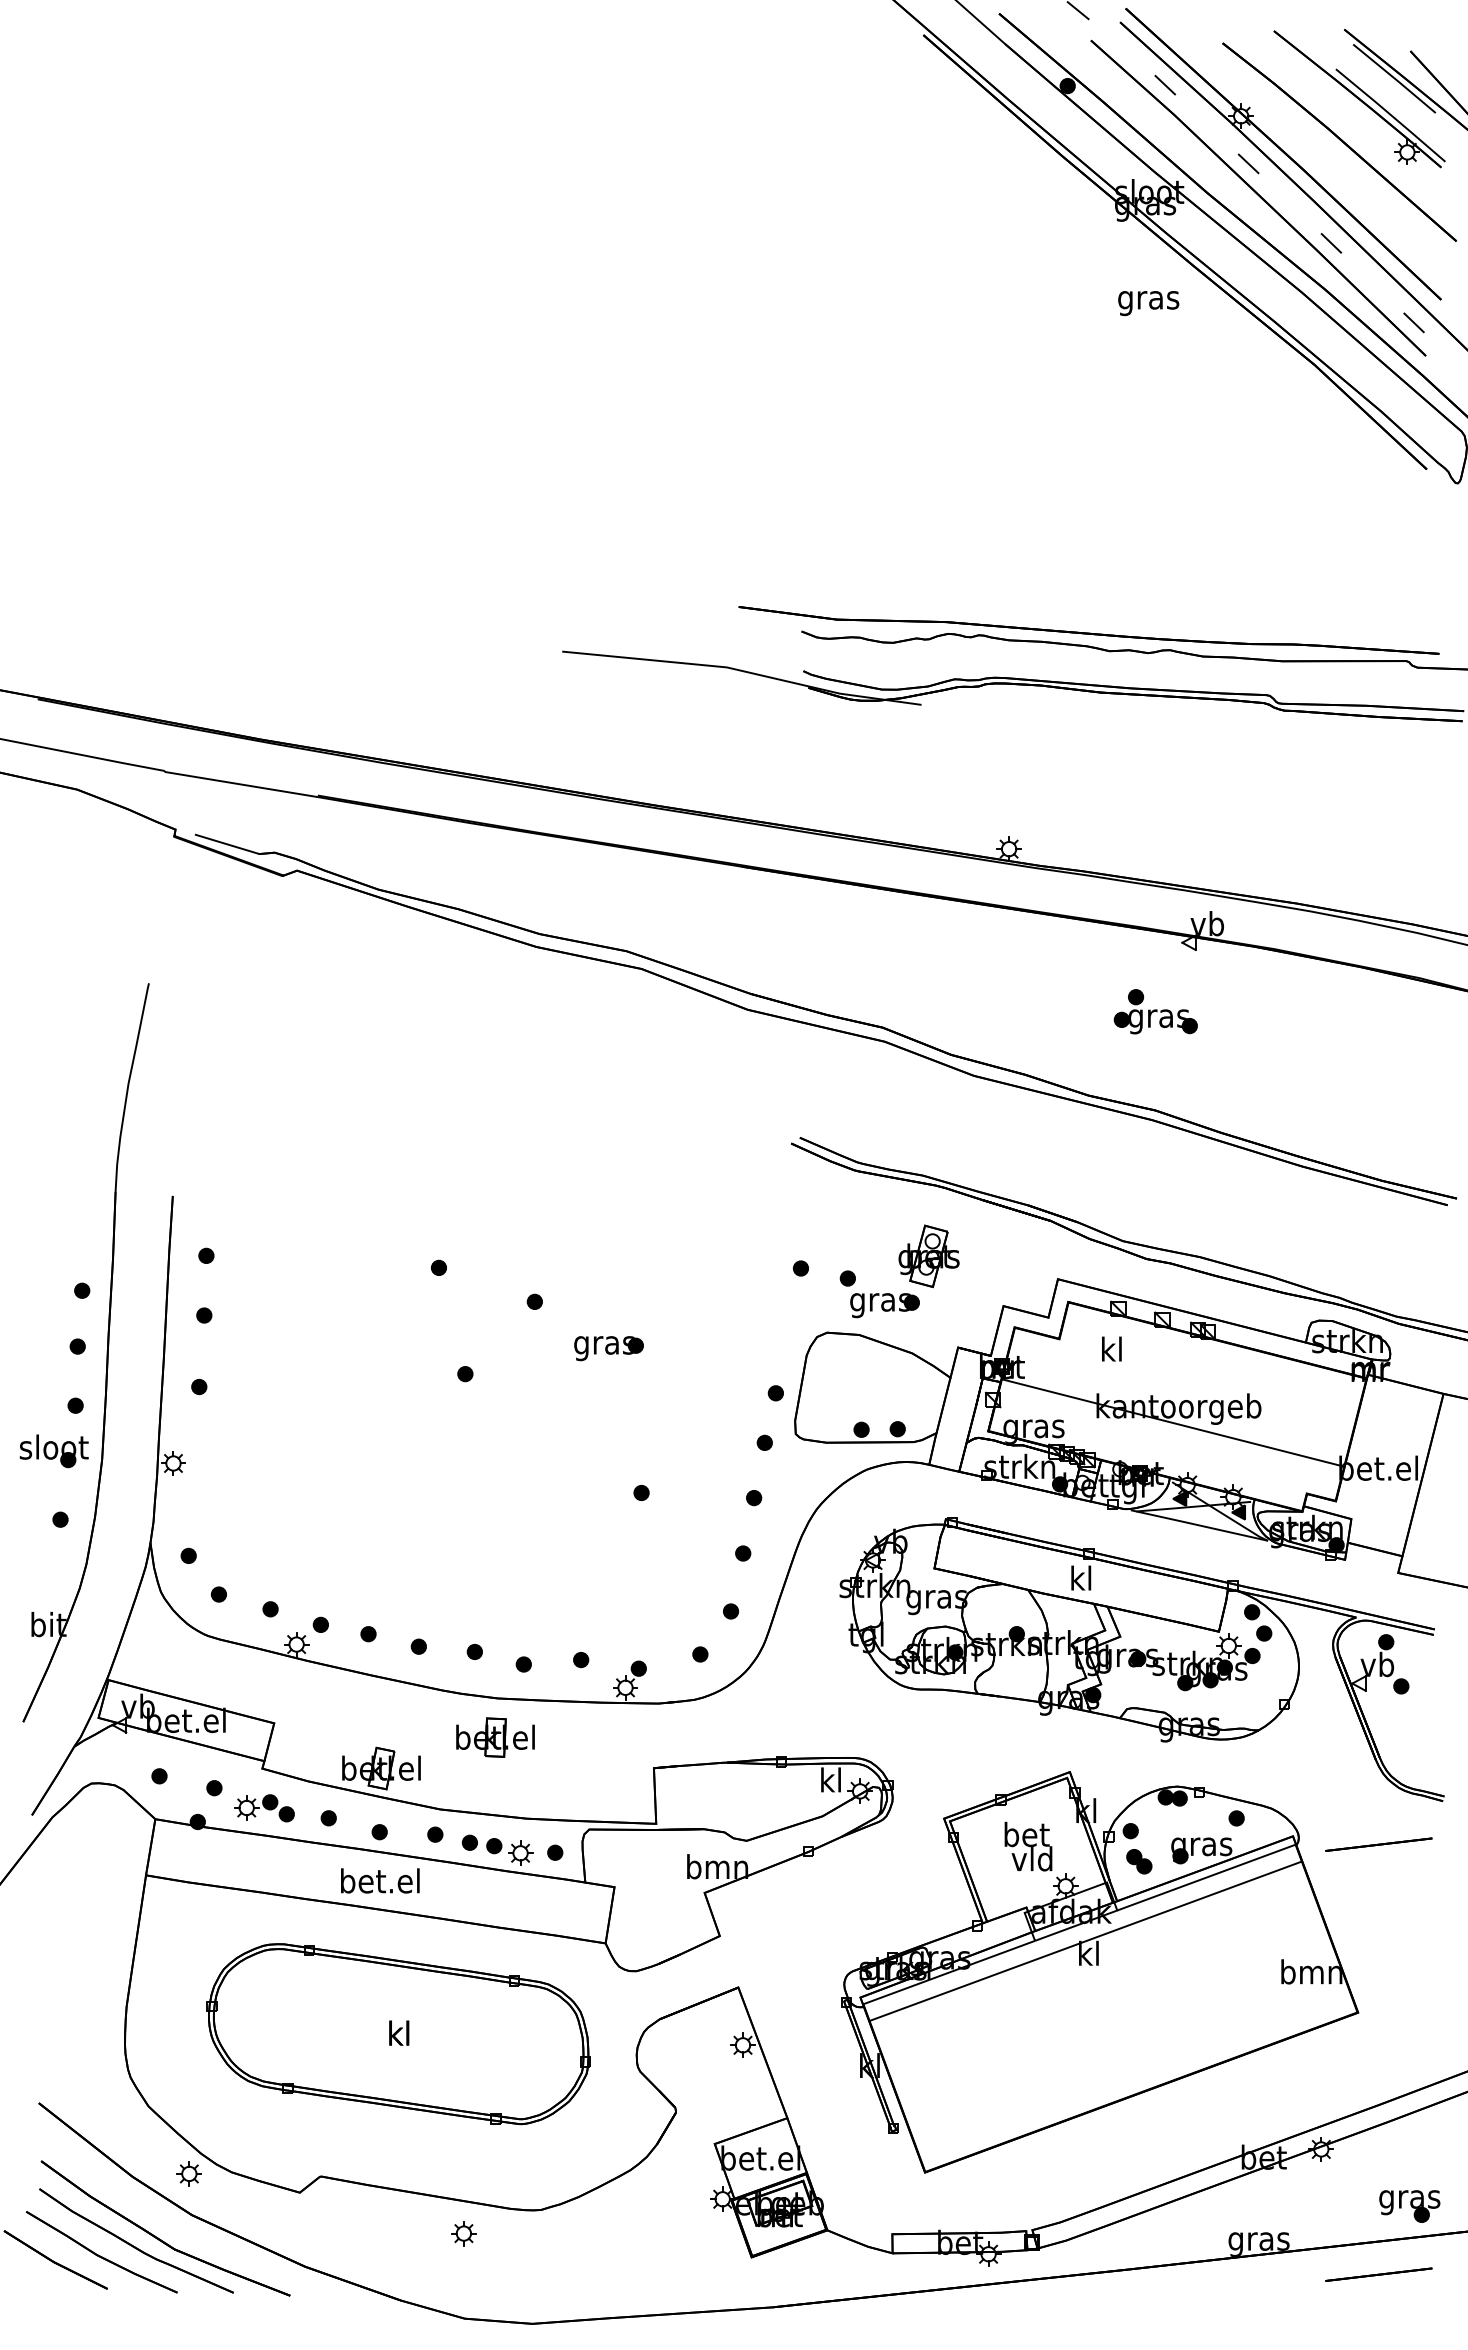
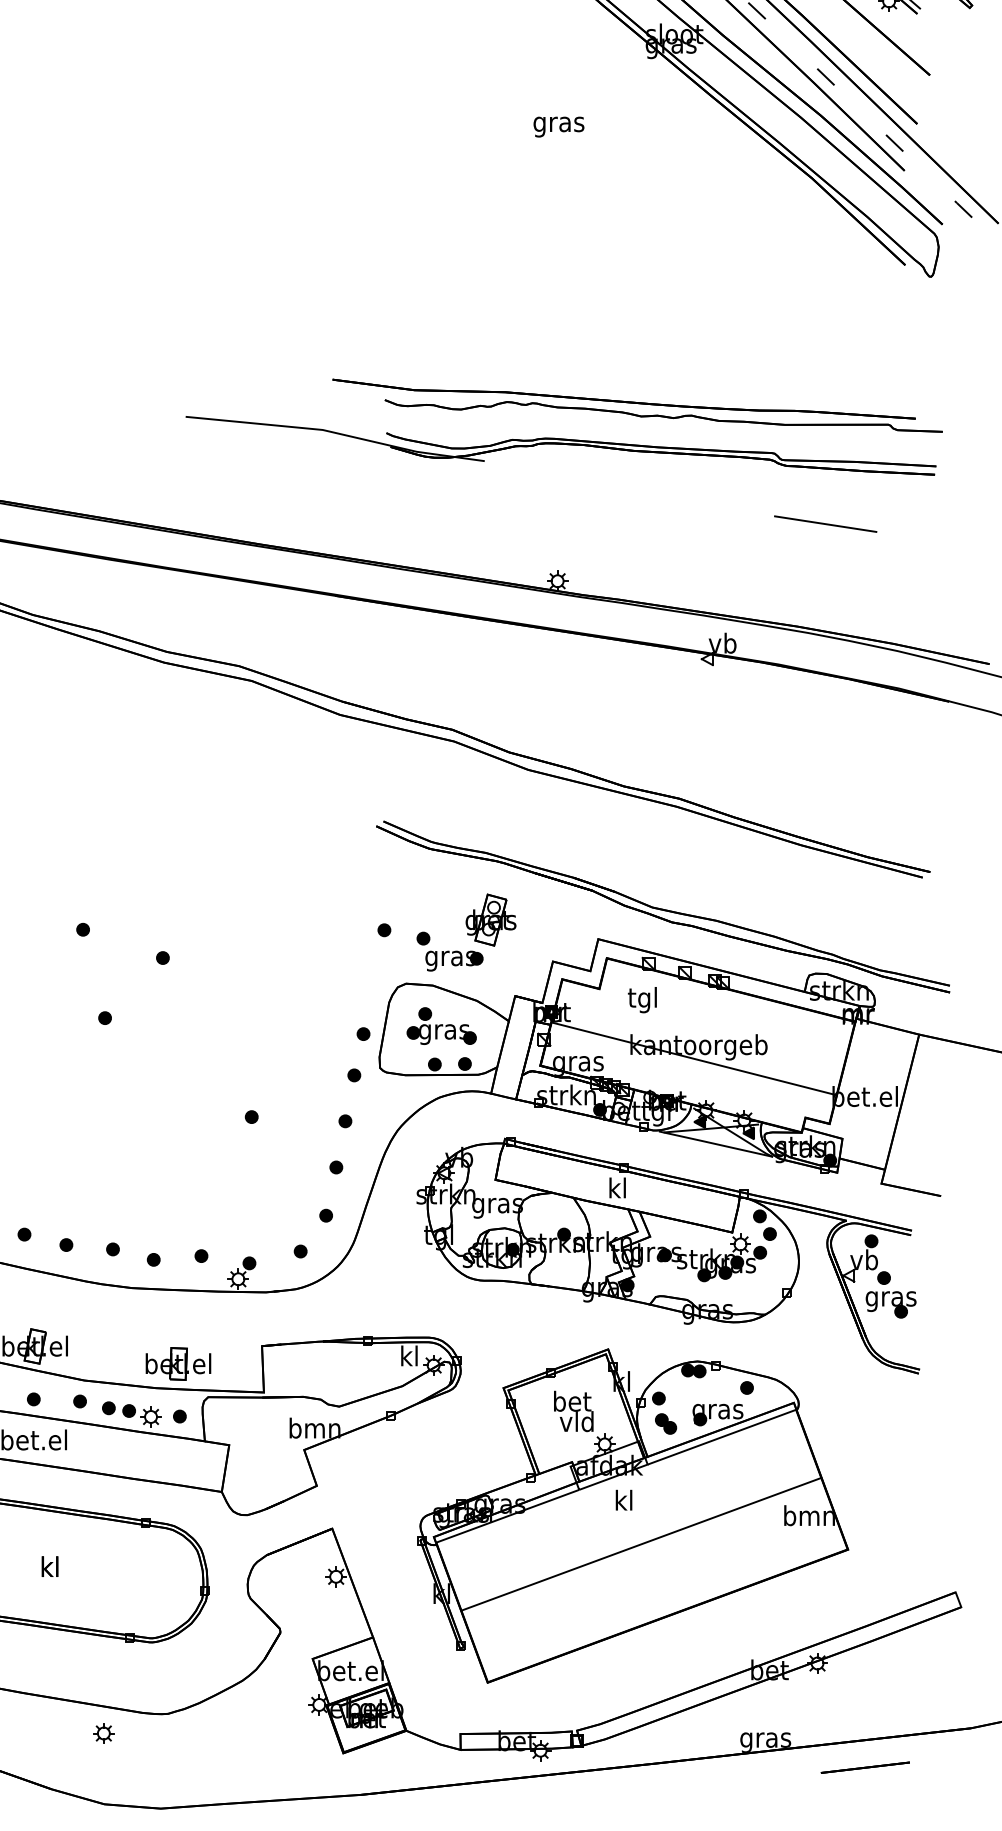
text: (1148, 303) -> (558, 127), moved
line: (1330, 780) -> (825, 524), added
part: (1155, 1011) -> (441, 1025), moved
part: (608, 1348) -> (224, 996), removed
text: (1110, 1352) -> (642, 1000), kl -> tgl
part: (495, 1737) -> (178, 1363), moved
line: (1378, 1844) -> (865, 1409), removed
line: (1085, 1940) -> (641, 1543), moved
part: (1409, 2206) -> (890, 1304), moved

